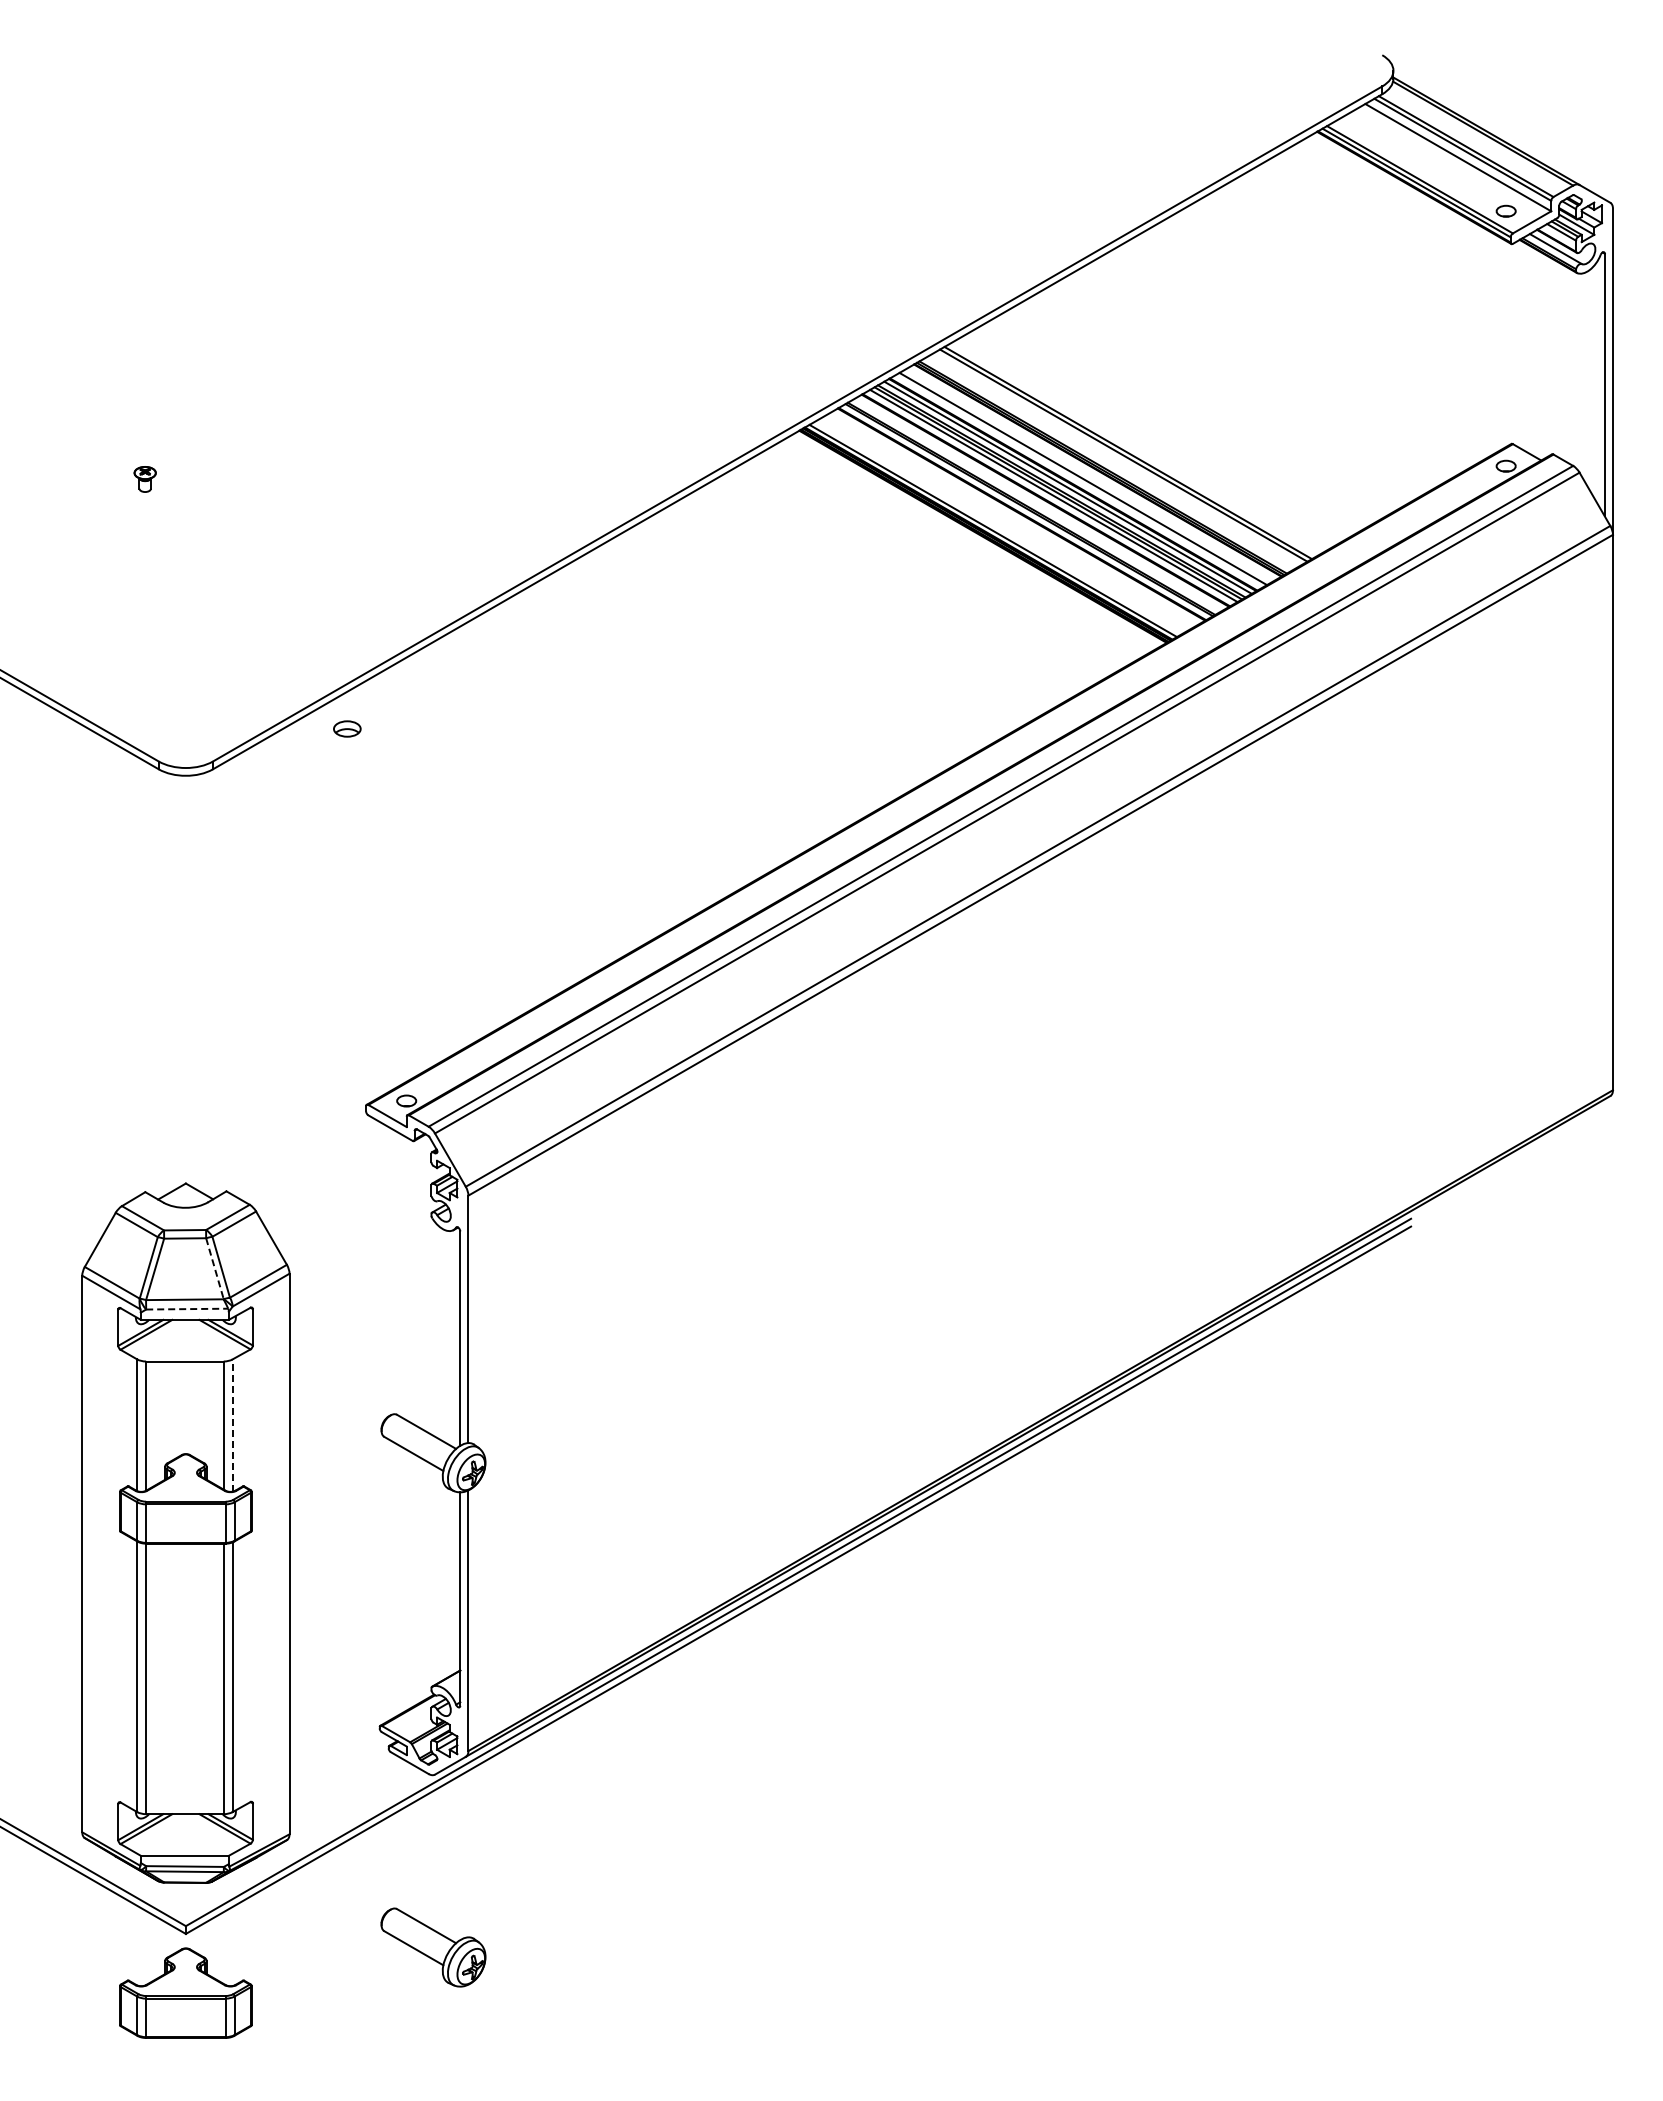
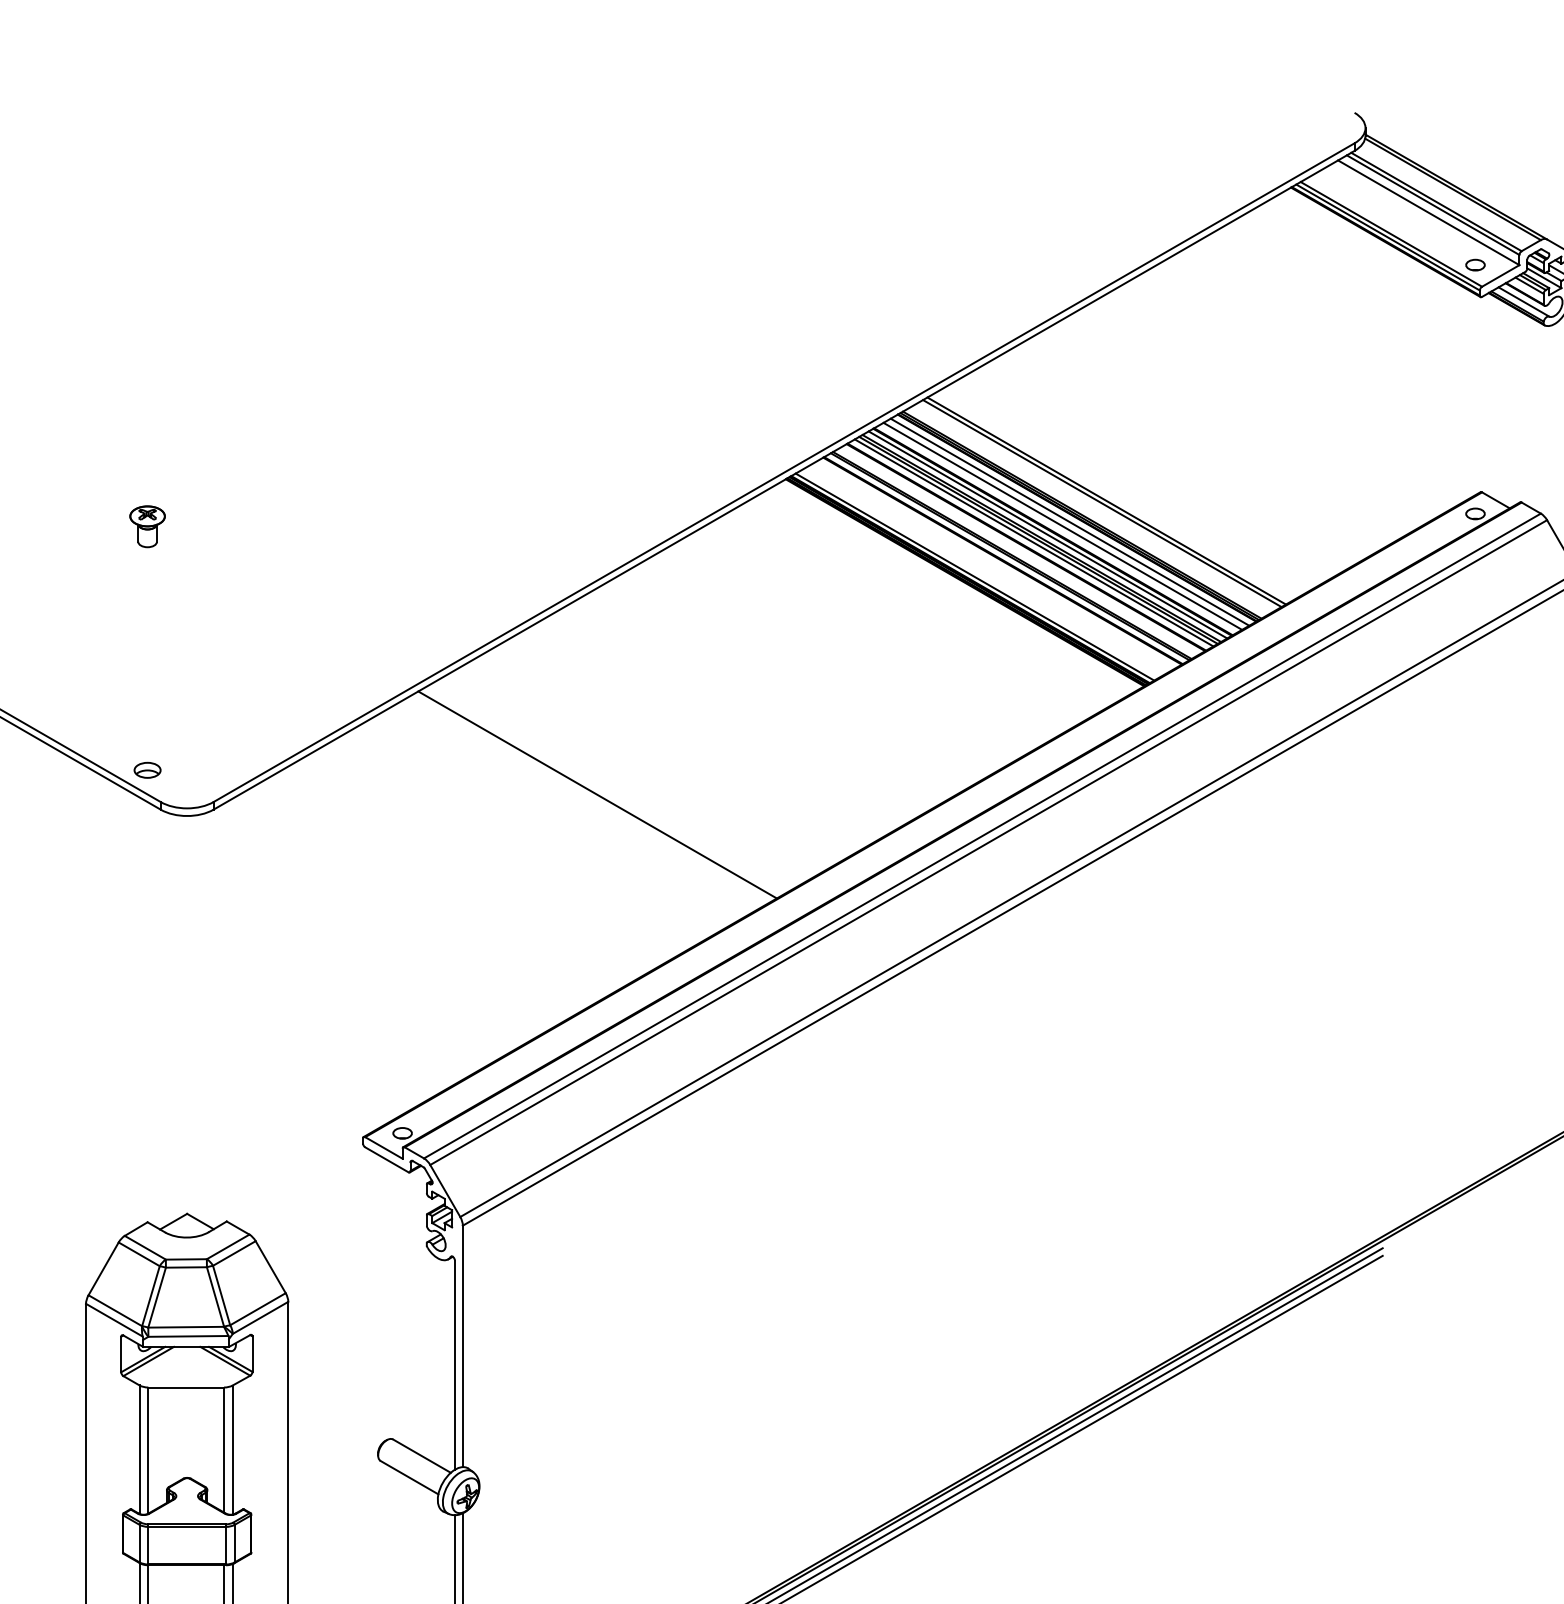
line: (1090, 474) -> (1069, 521), added
part: (144, 479) -> (146, 526), size x1.67
part: (347, 728) -> (147, 769), moved
line: (606, 754) -> (597, 795), added
line: (214, 1268) -> (215, 1296), dashed -> solid
line: (187, 1309) -> (188, 1336), dashed -> solid
line: (232, 1425) -> (232, 1449), dashed -> solid

